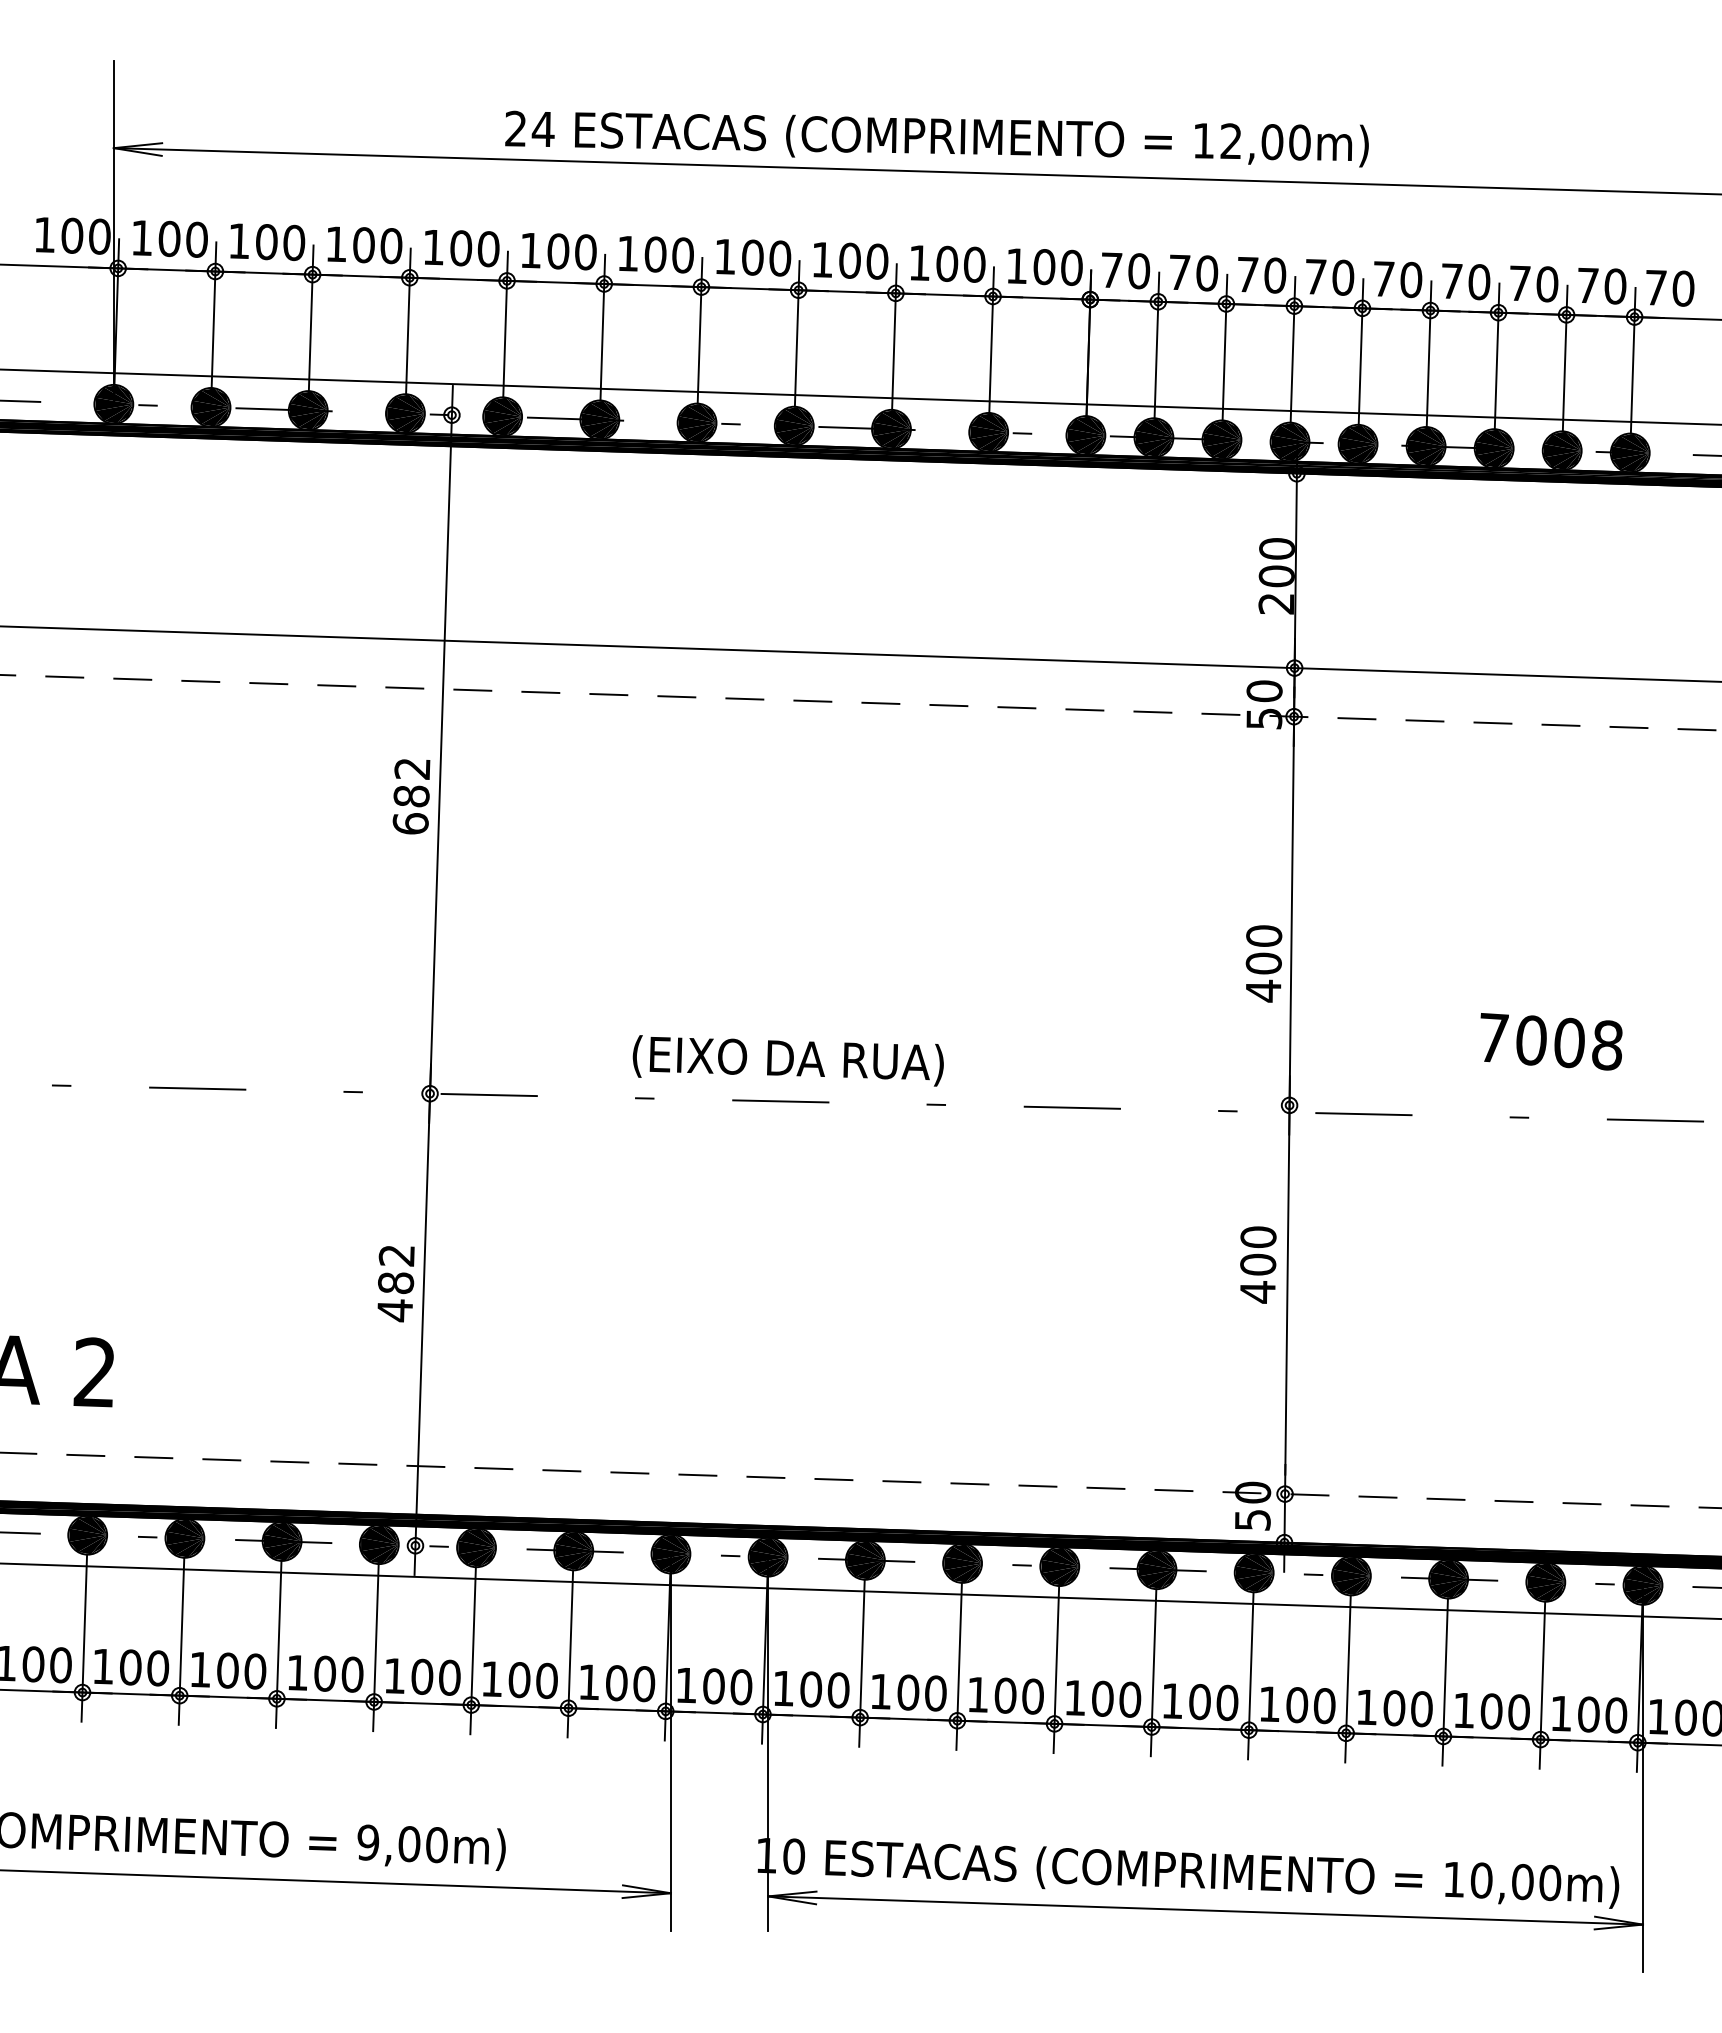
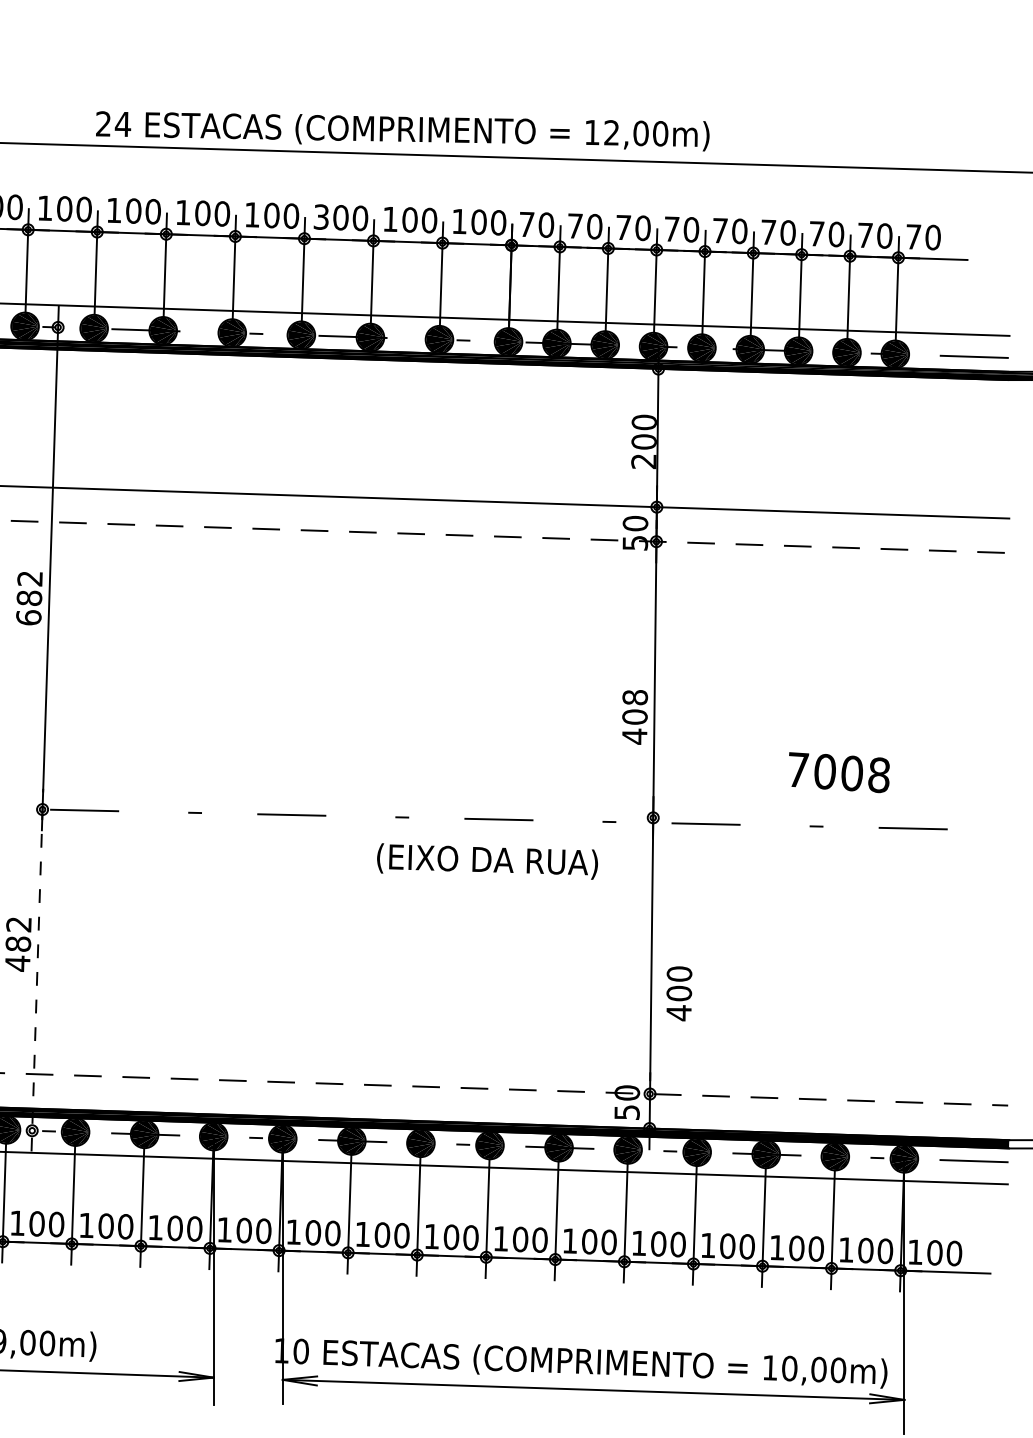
text: (821, 259) -> (320, 216), 100 -> 300
text: (1264, 935) -> (635, 697), 400 -> 408
text: (787, 1060) -> (486, 861), moved
text: (1258, 1264) -> (679, 993), moved
line: (422, 1319) -> (37, 969), solid -> dashed

